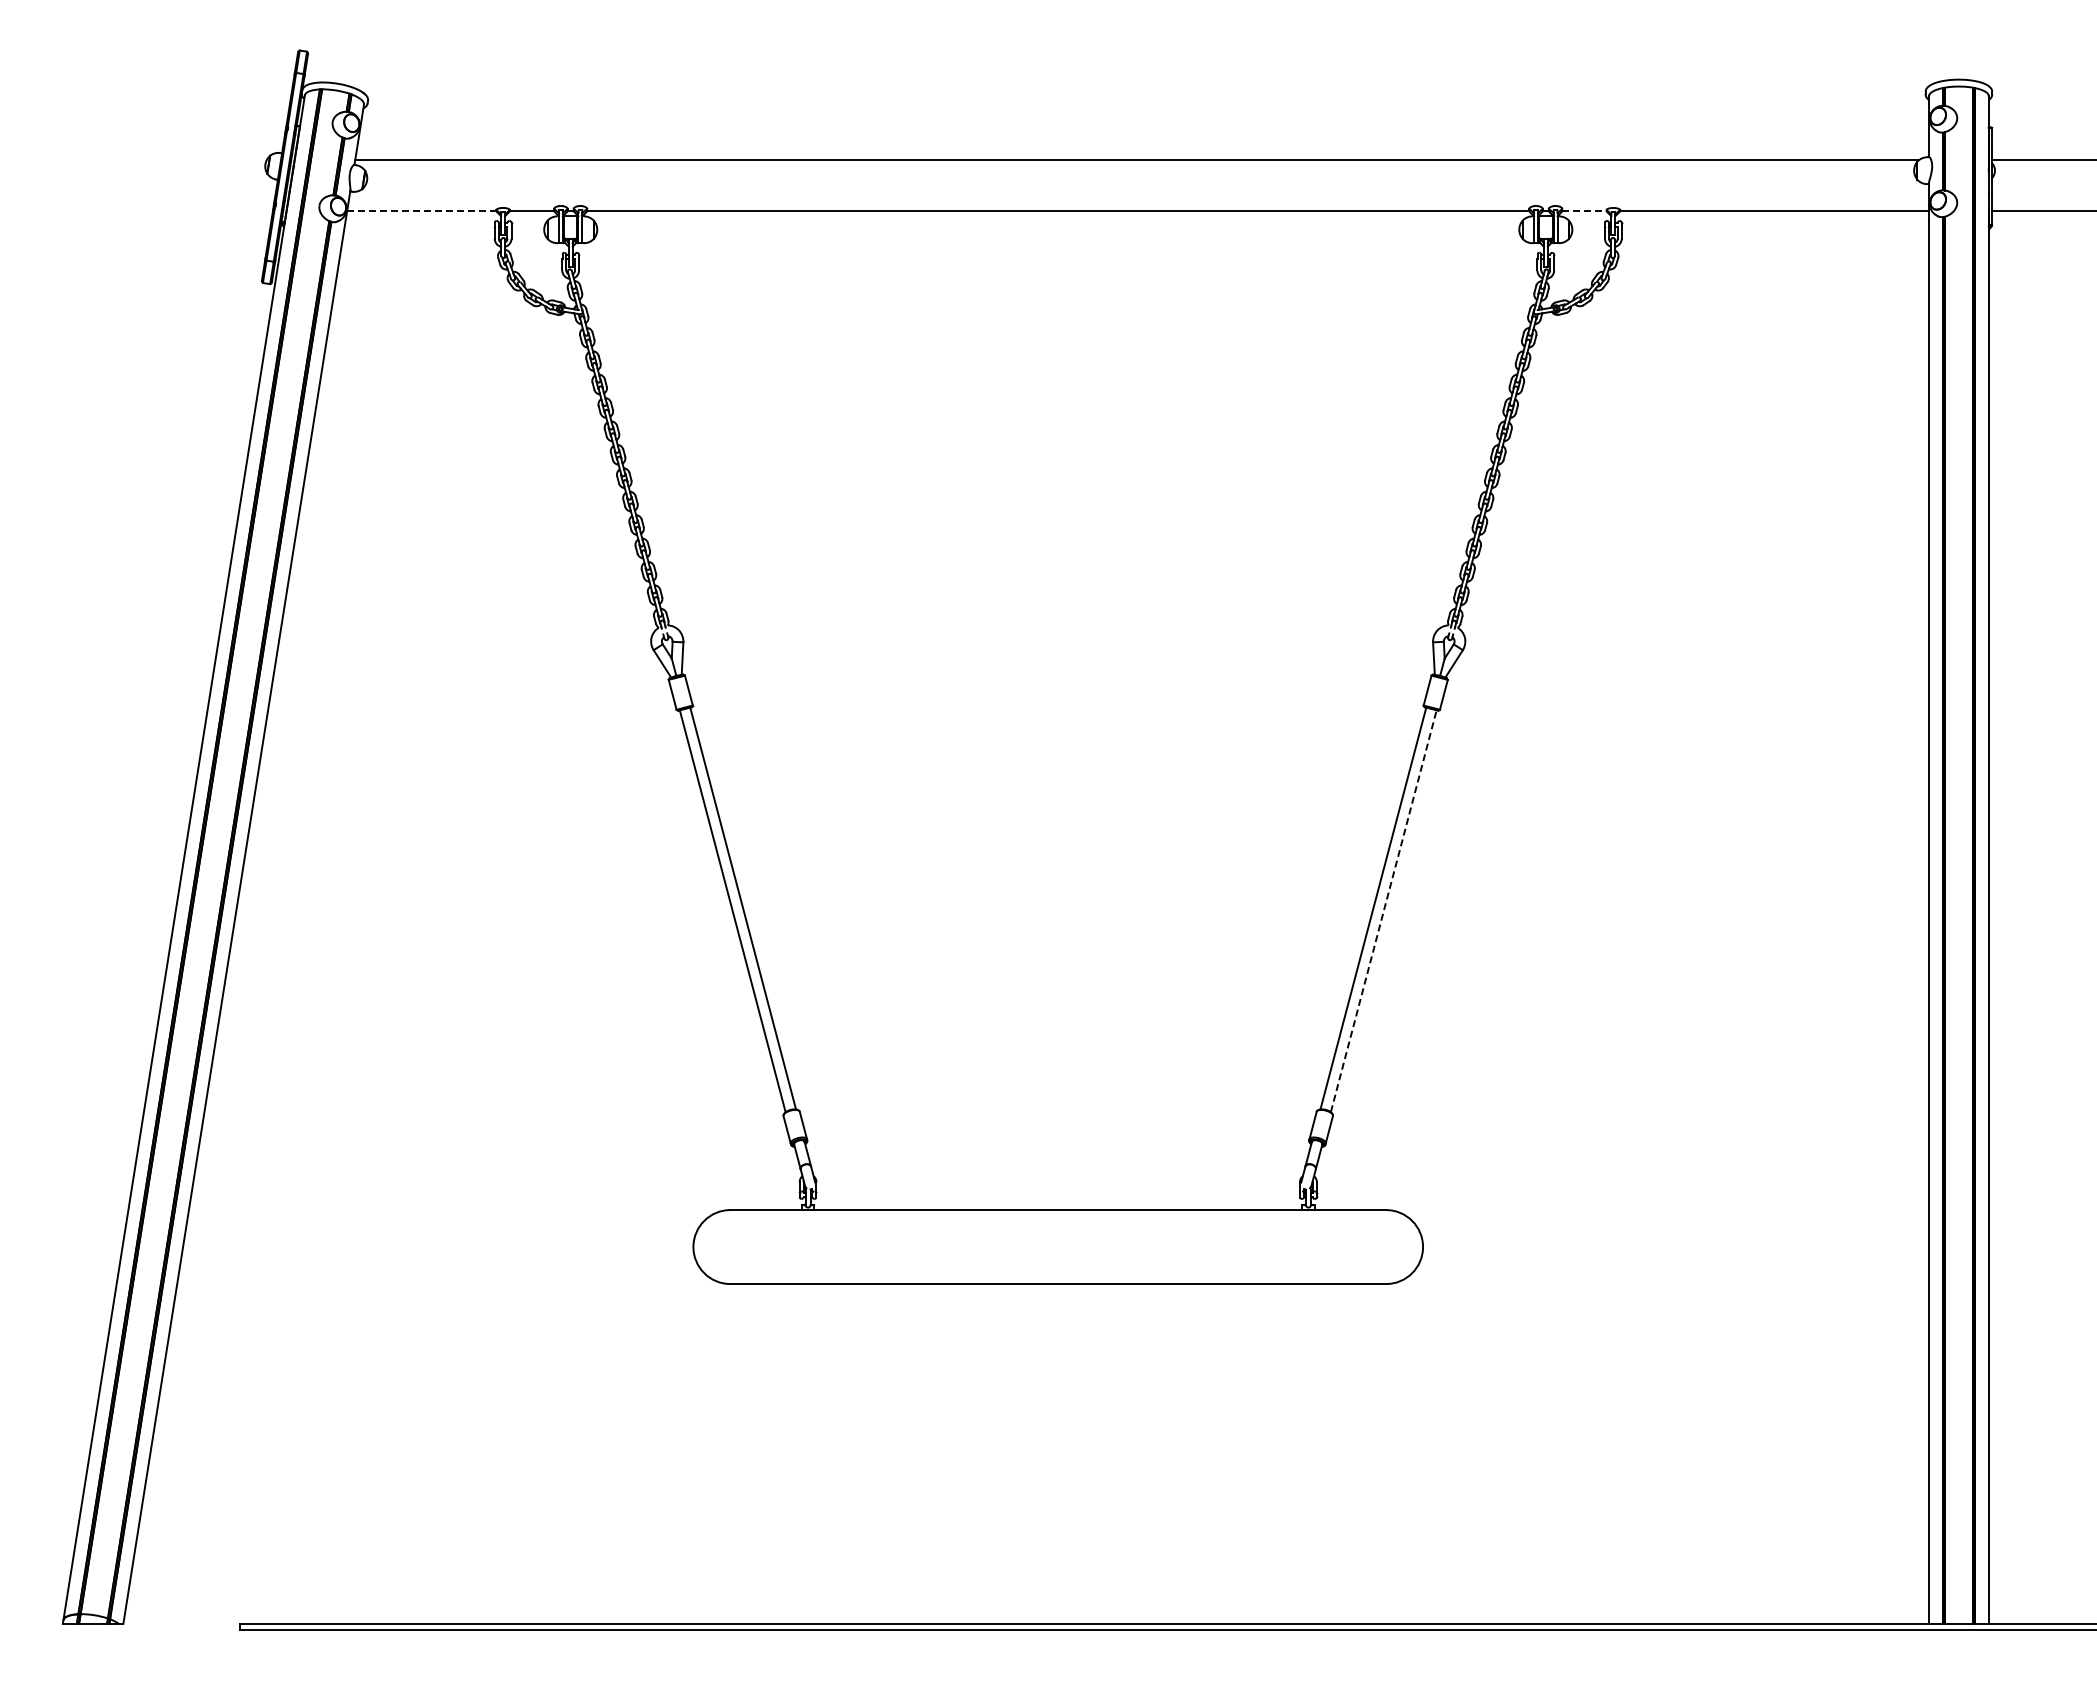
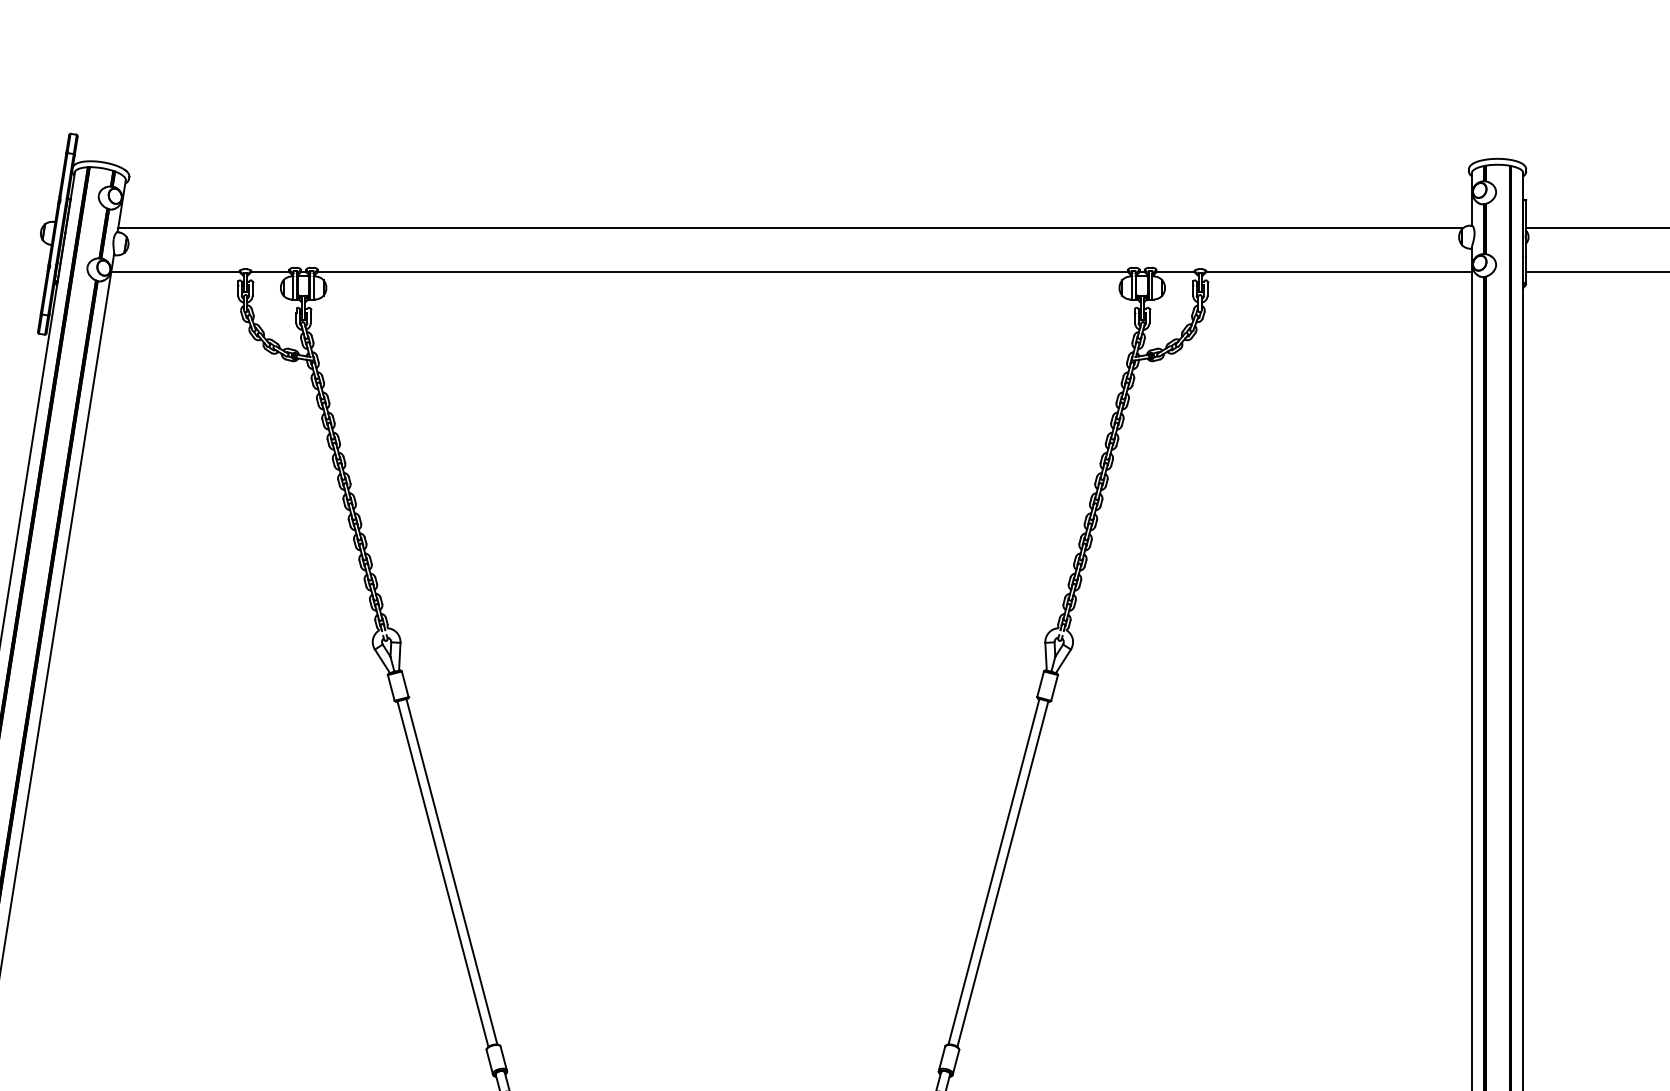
line: (421, 211) -> (175, 272), dashed -> solid
line: (1584, 211) -> (1175, 272), dashed -> solid
line: (1383, 911) -> (1002, 874), dashed -> solid

